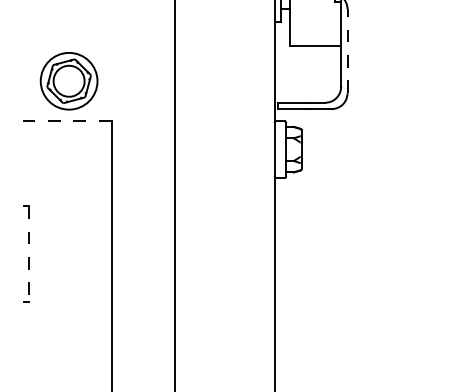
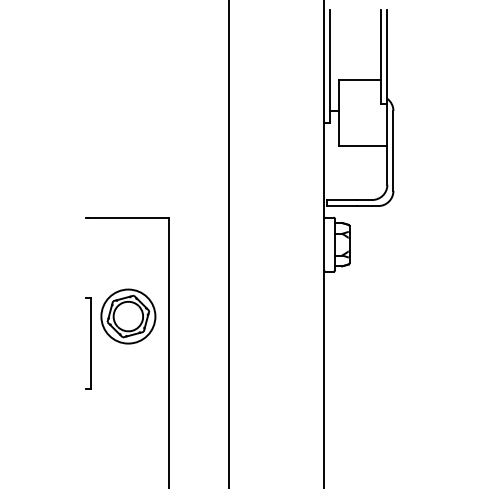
line: (347, 50) -> (393, 150), dashed -> solid
part: (69, 81) -> (128, 316), moved
line: (68, 121) -> (127, 217), dashed -> solid
line: (29, 254) -> (90, 344), dashed -> solid

